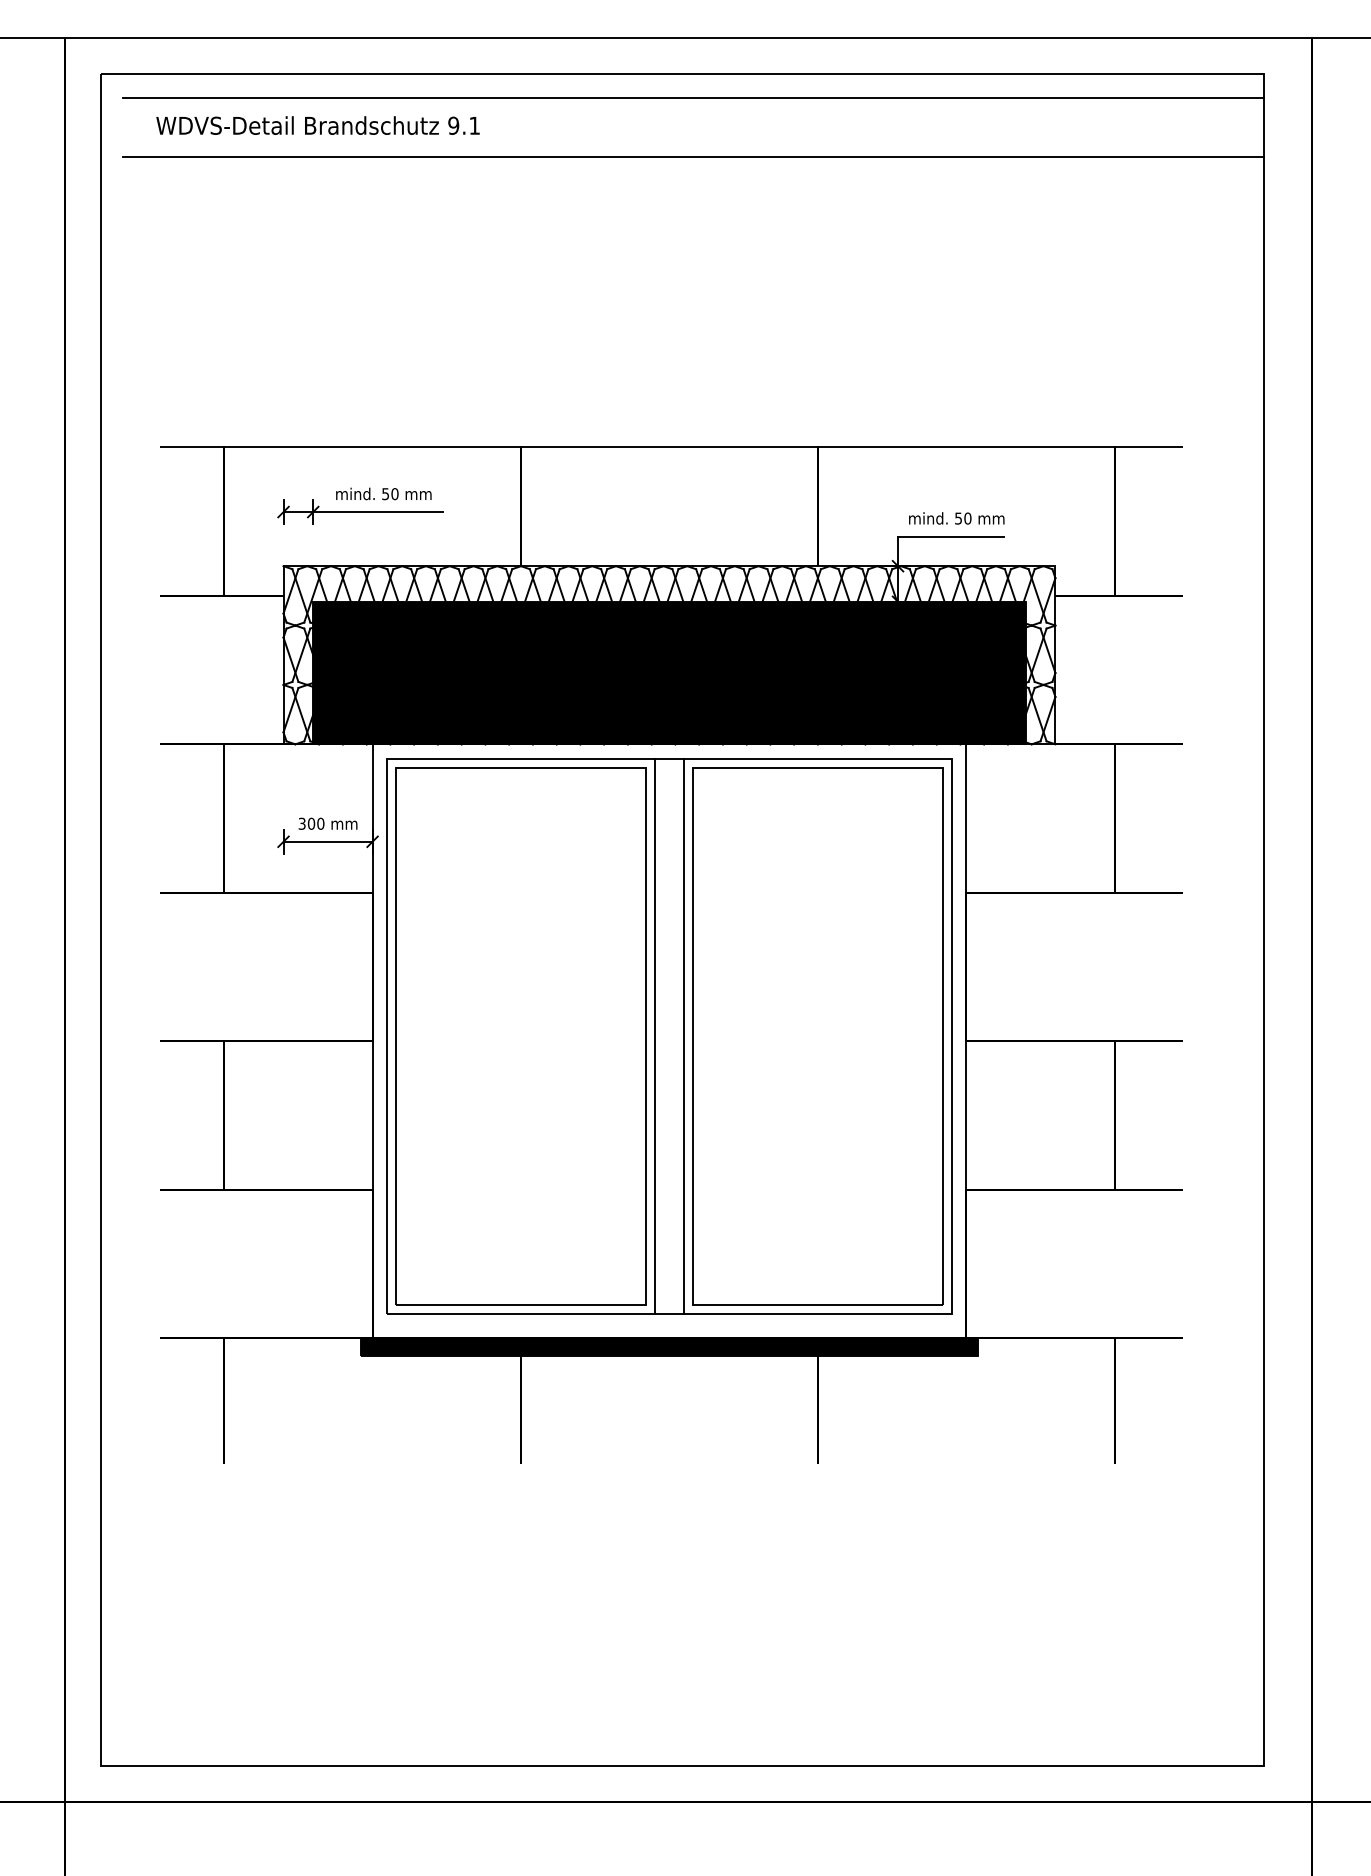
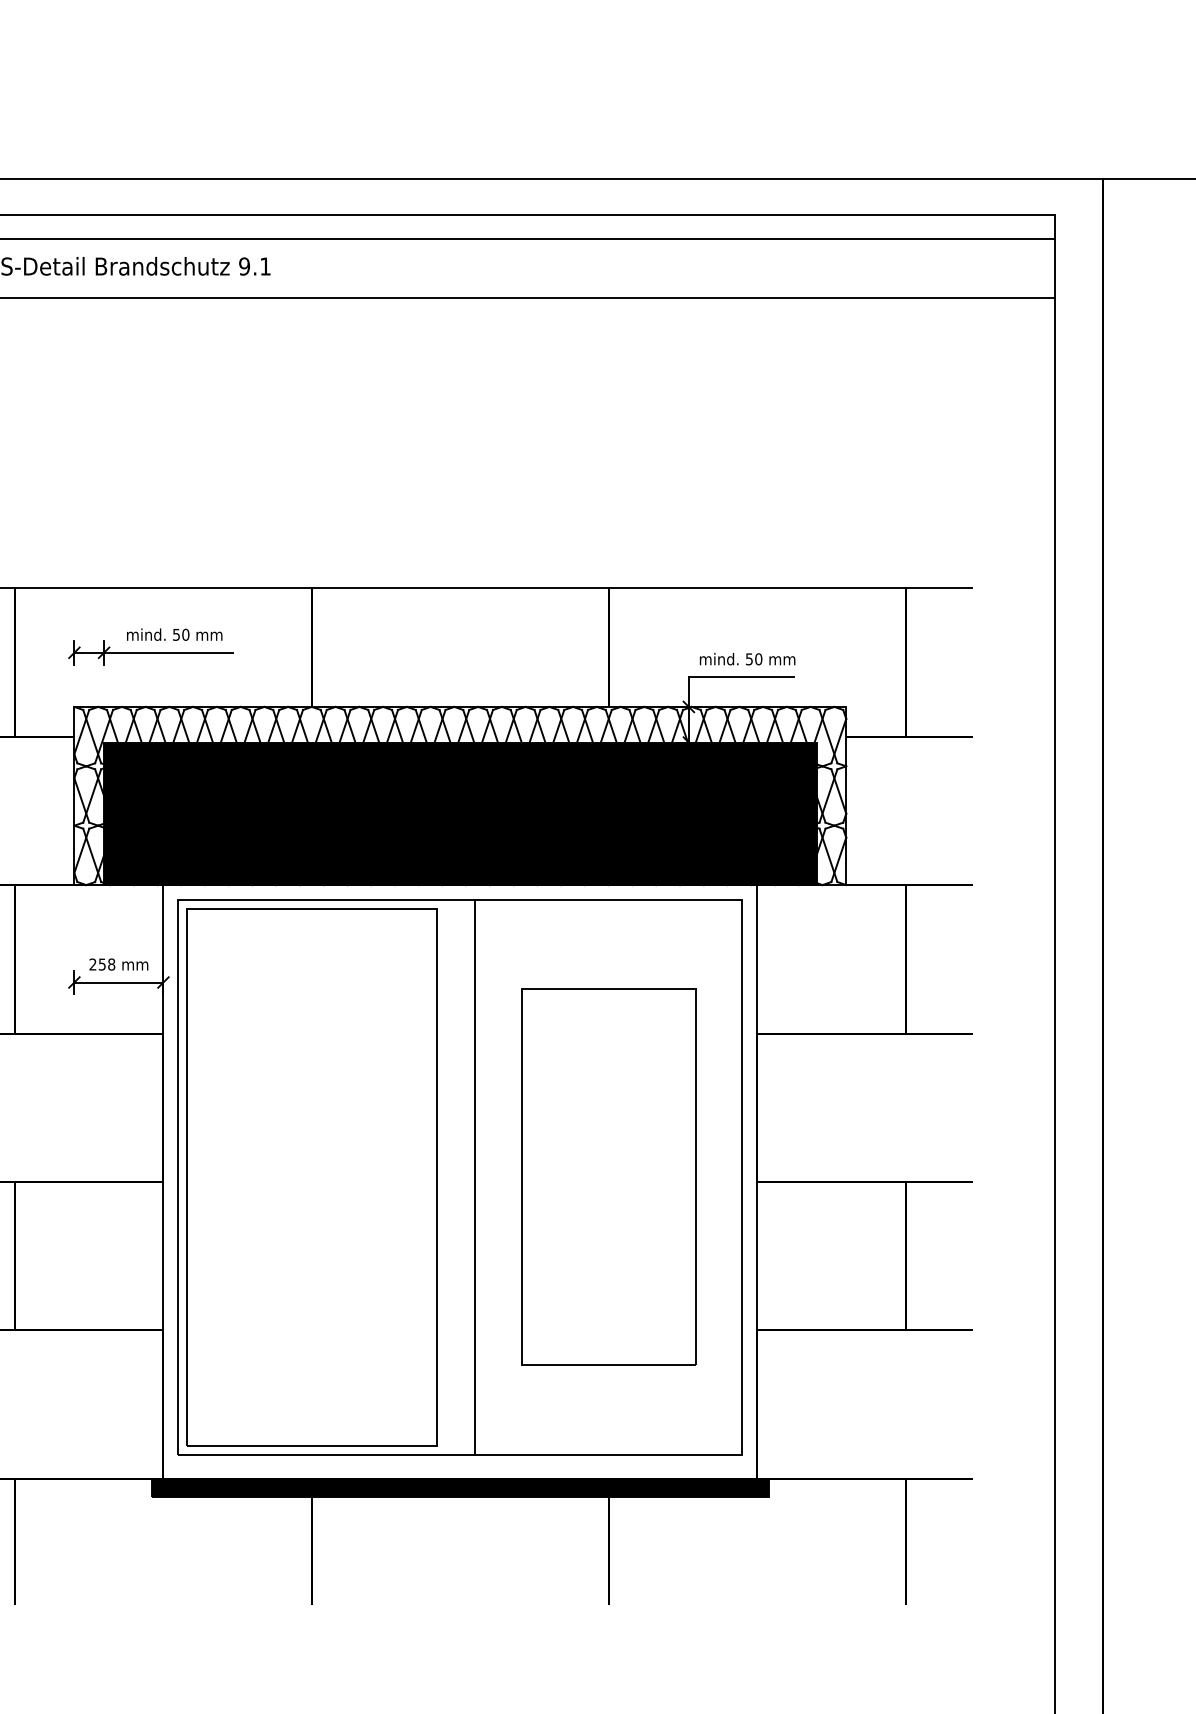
text: (311, 823) -> (102, 964), 300 -> 258
line: (654, 1036) -> (445, 1177), removed
part: (817, 1036) -> (608, 1177), size x0.7

